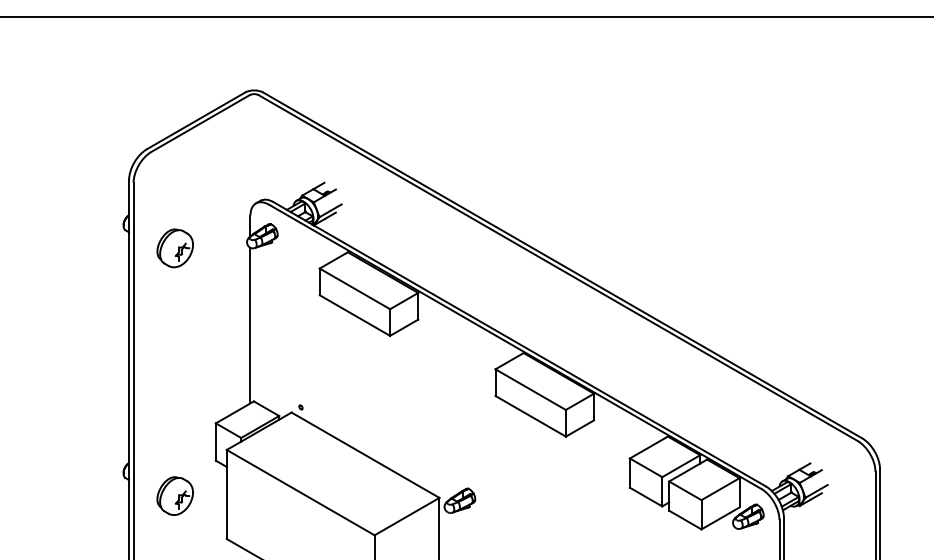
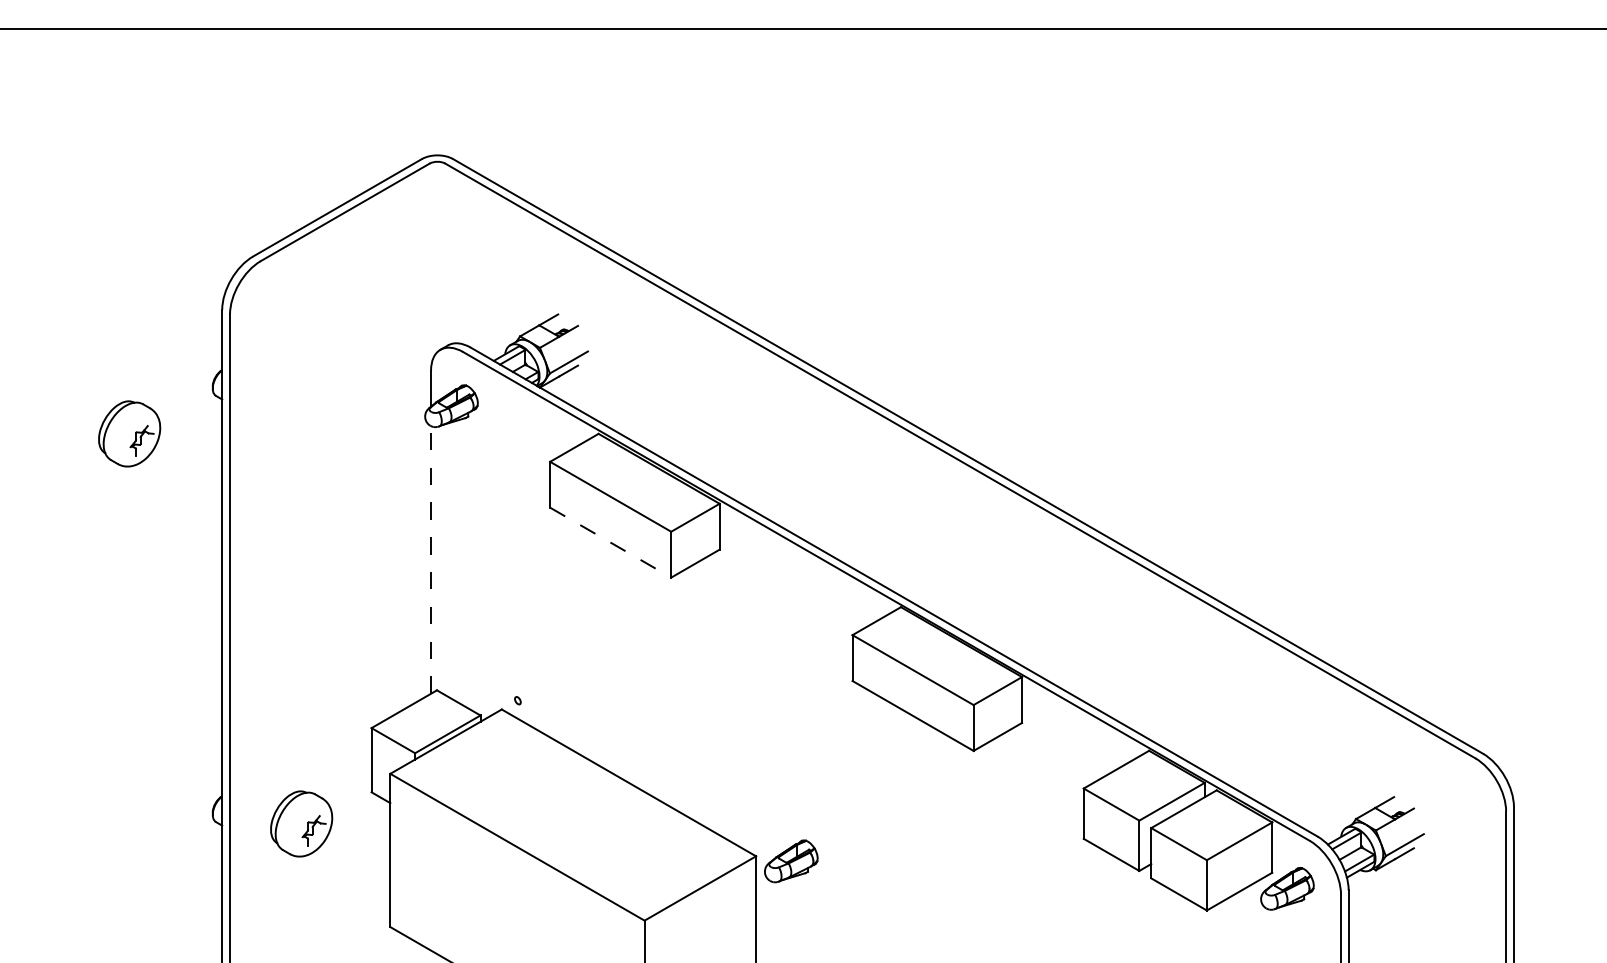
part: (174, 248) -> (128, 434), moved
line: (354, 315) -> (609, 542), solid -> dashed
line: (250, 325) -> (431, 559), solid -> dashed
part: (174, 495) -> (300, 822), moved

